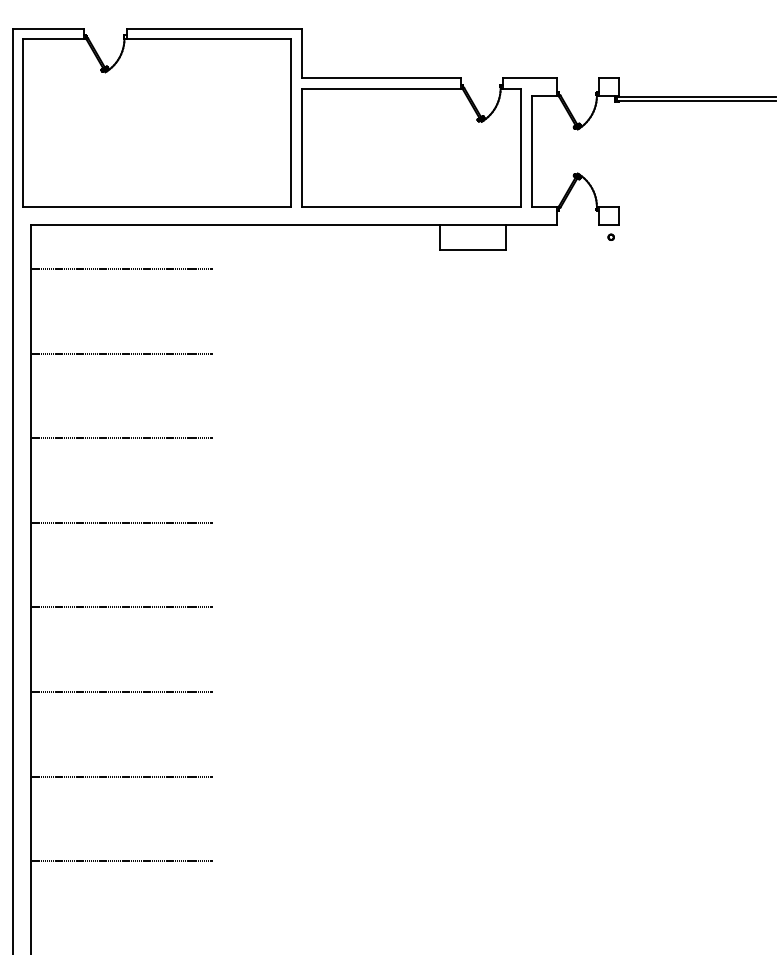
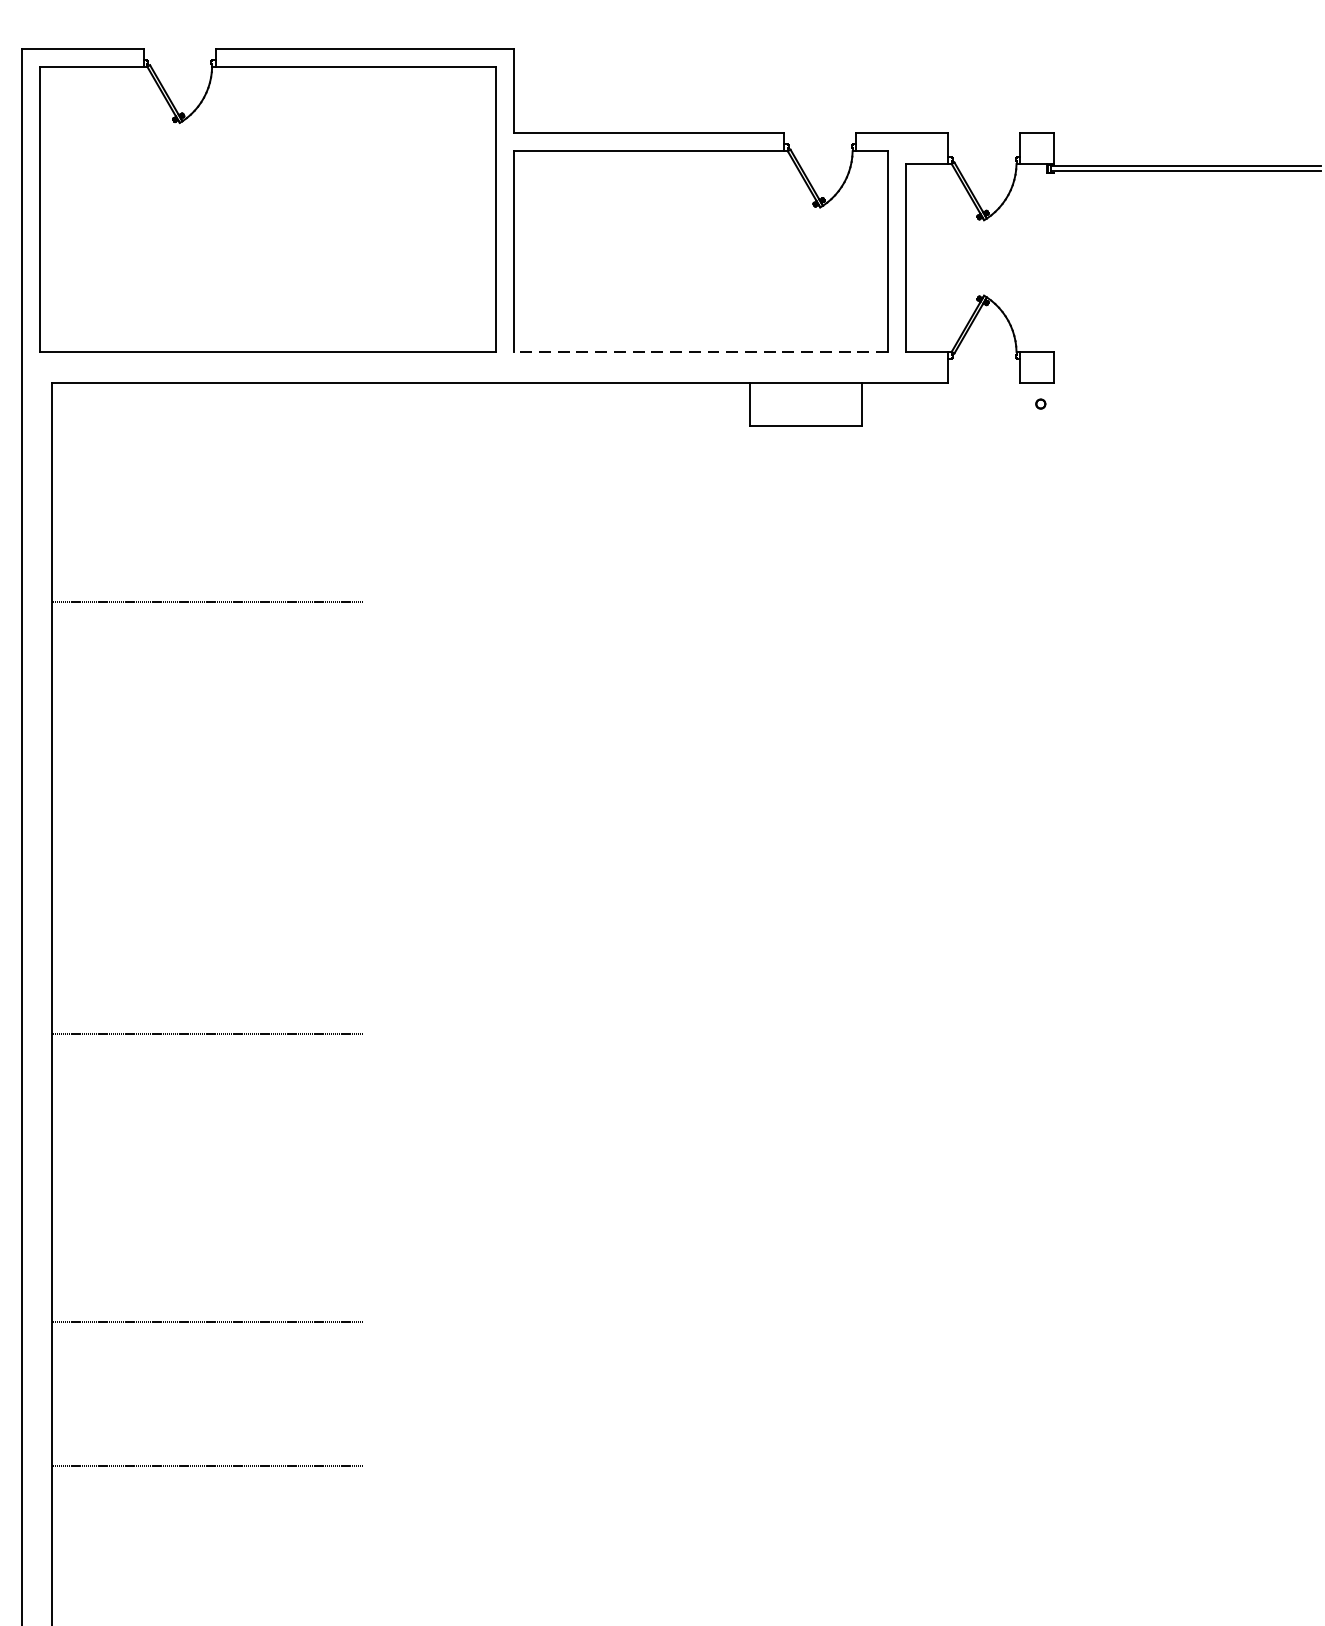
line: (411, 206) -> (700, 351), solid -> dashed
line: (121, 269) -> (207, 458), removed
line: (121, 438) -> (207, 746), removed
line: (121, 522) -> (207, 889), removed
line: (121, 691) -> (207, 1177), removed

